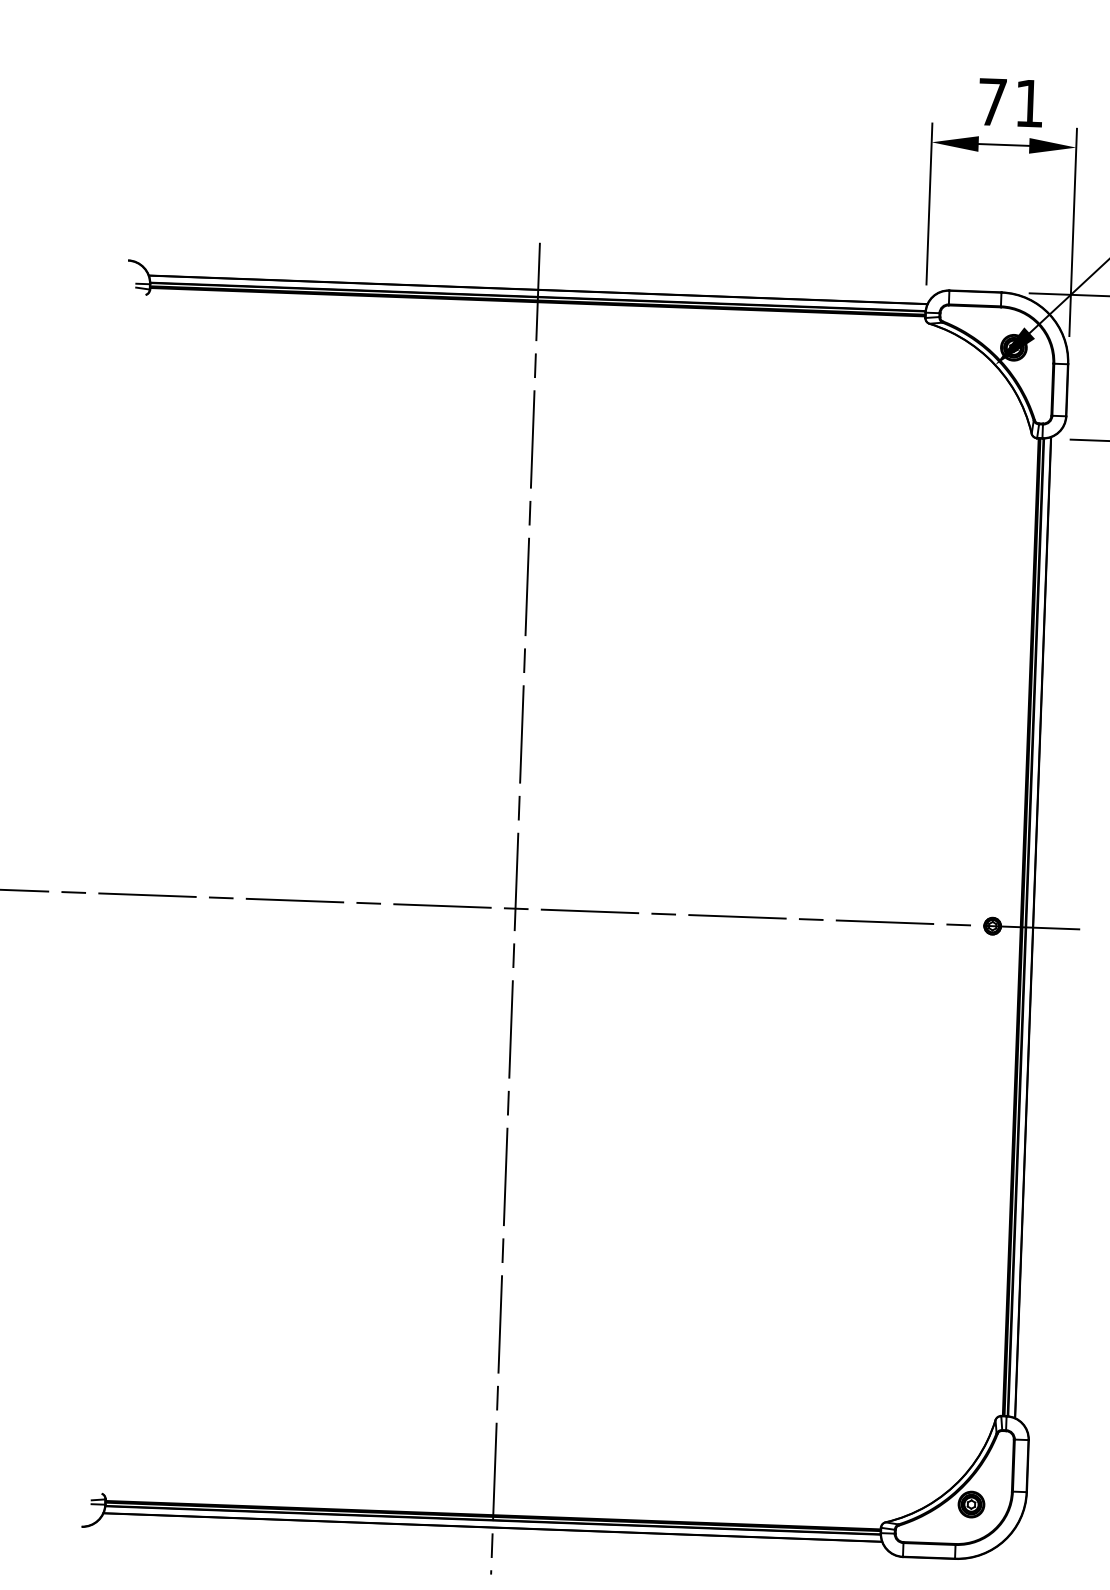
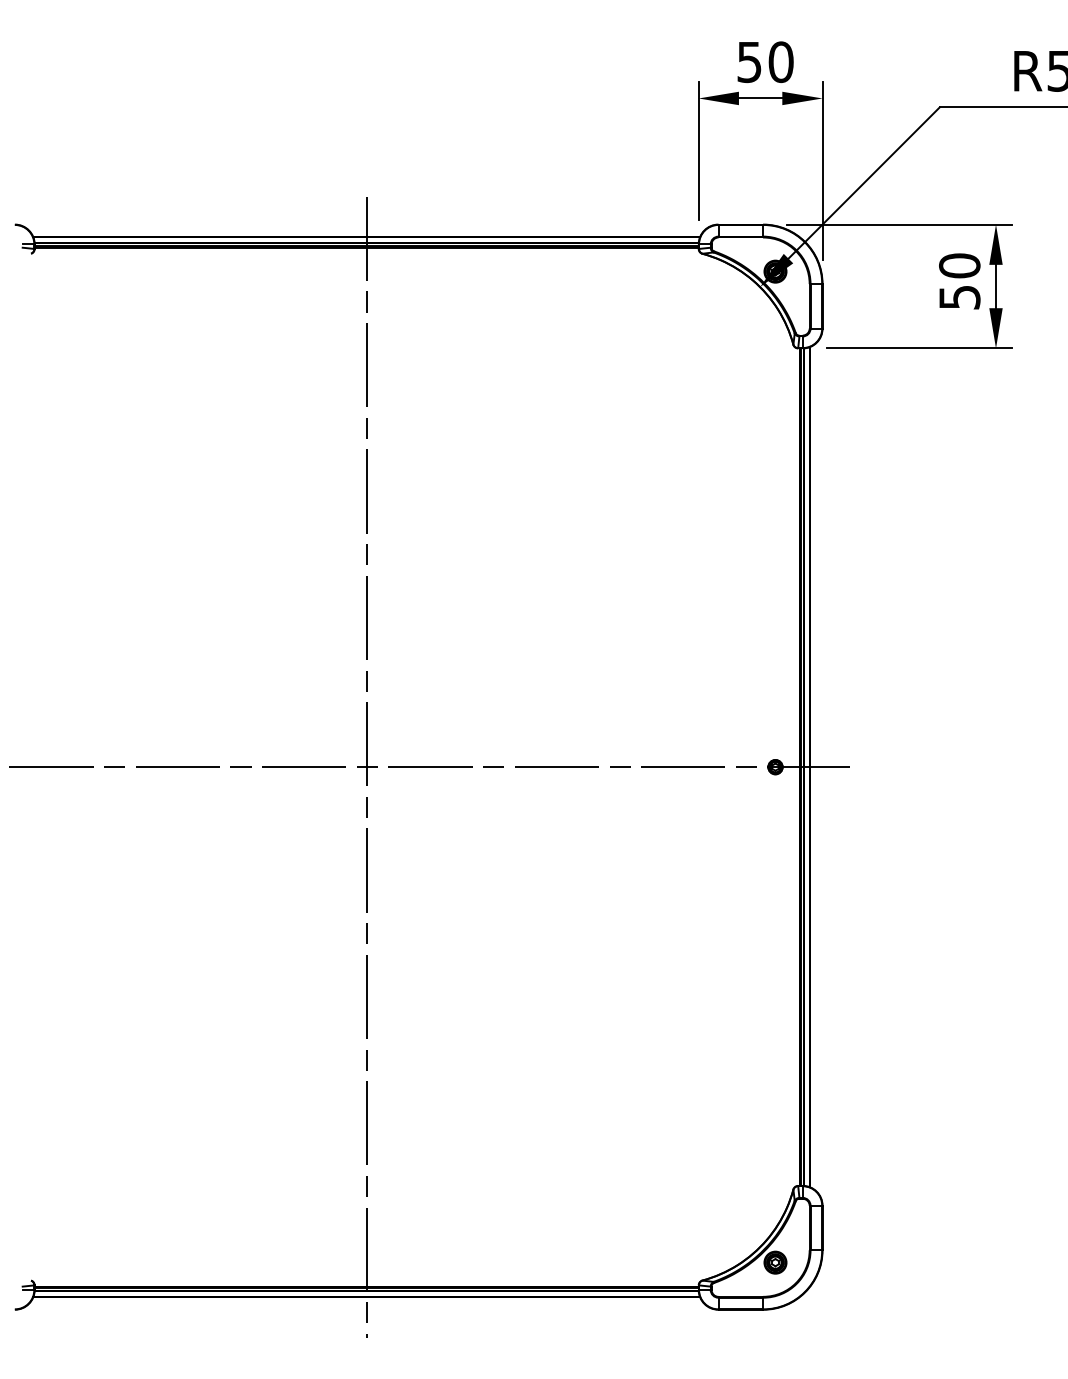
text: (1011, 103) -> (765, 62), 71 -> 50

